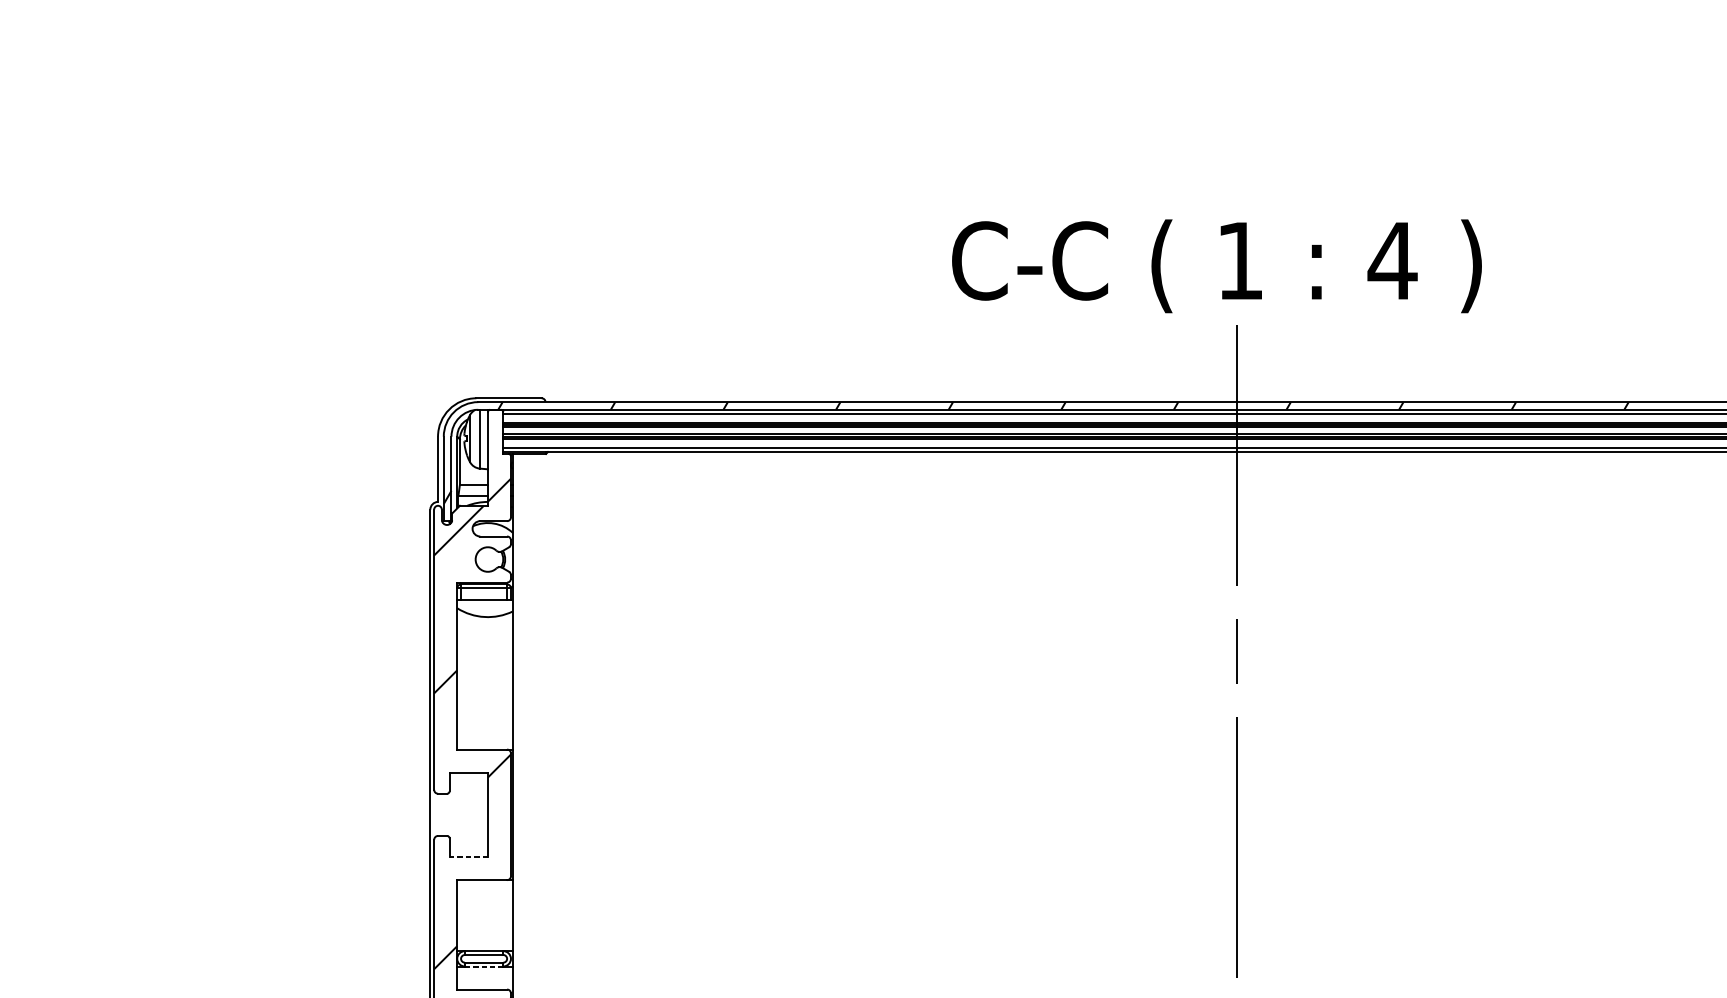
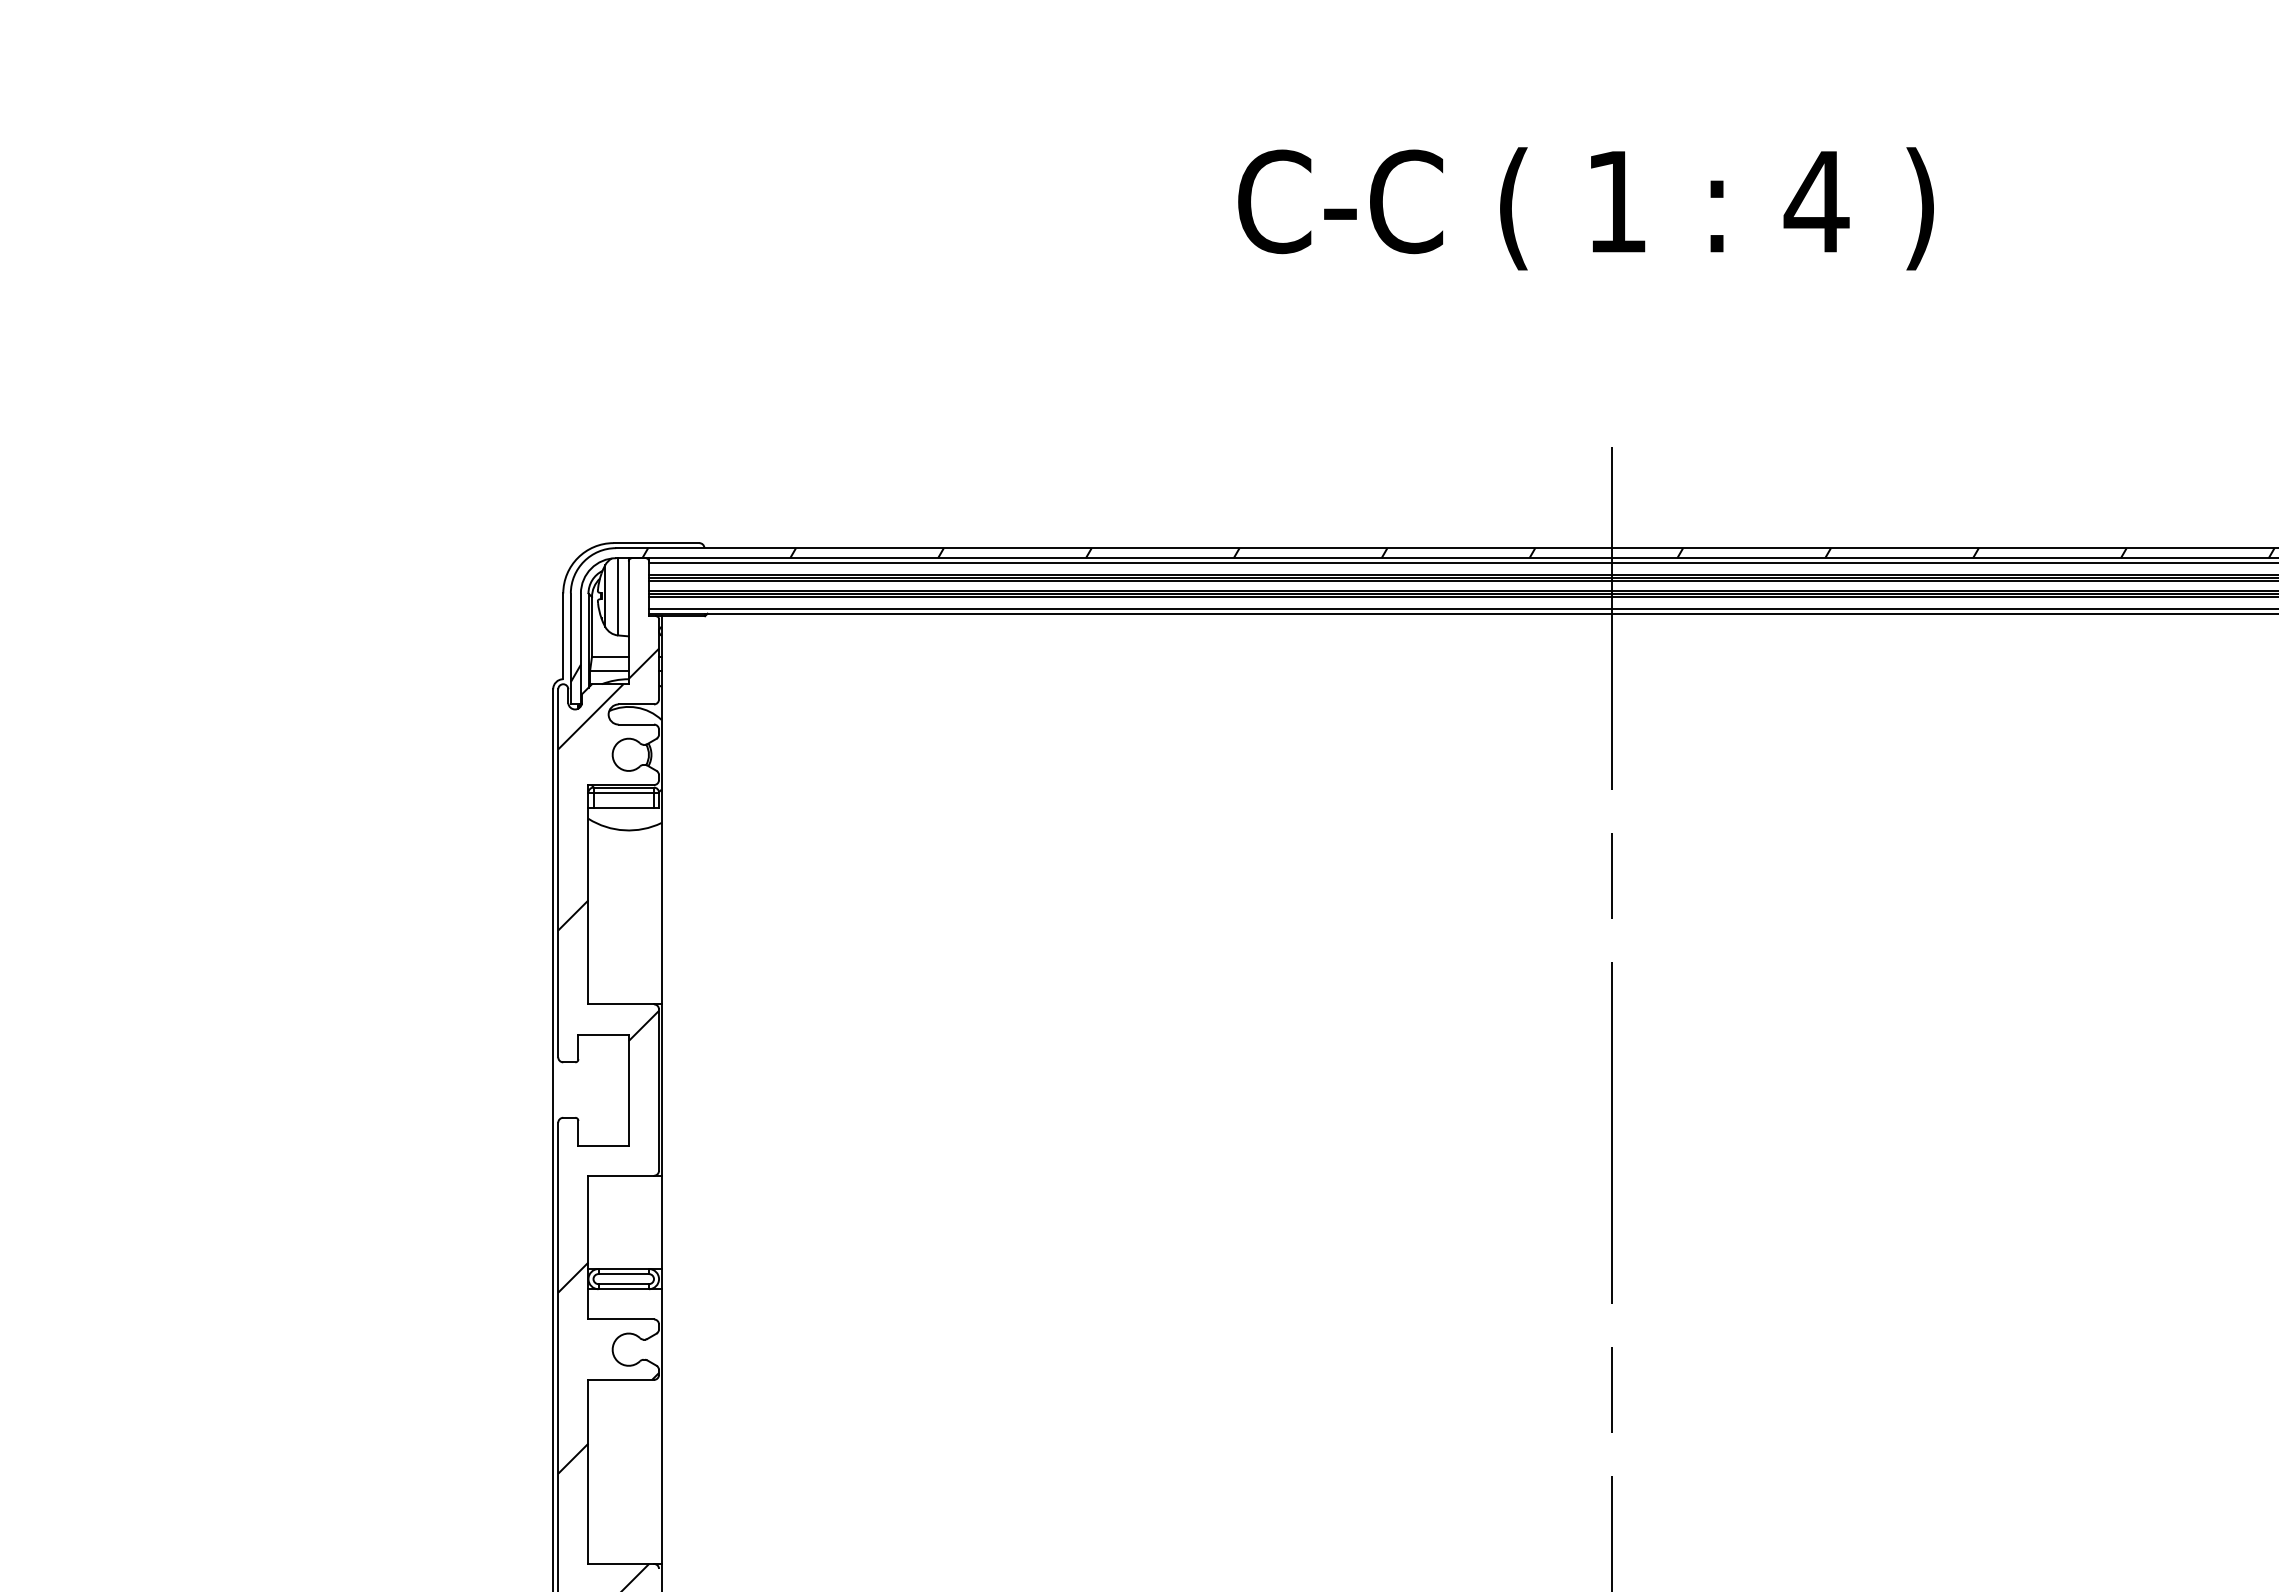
text: (1216, 266) -> (1585, 208), moved
line: (468, 857) -> (603, 1145), dashed -> solid
line: (484, 966) -> (624, 1289), dashed -> solid

